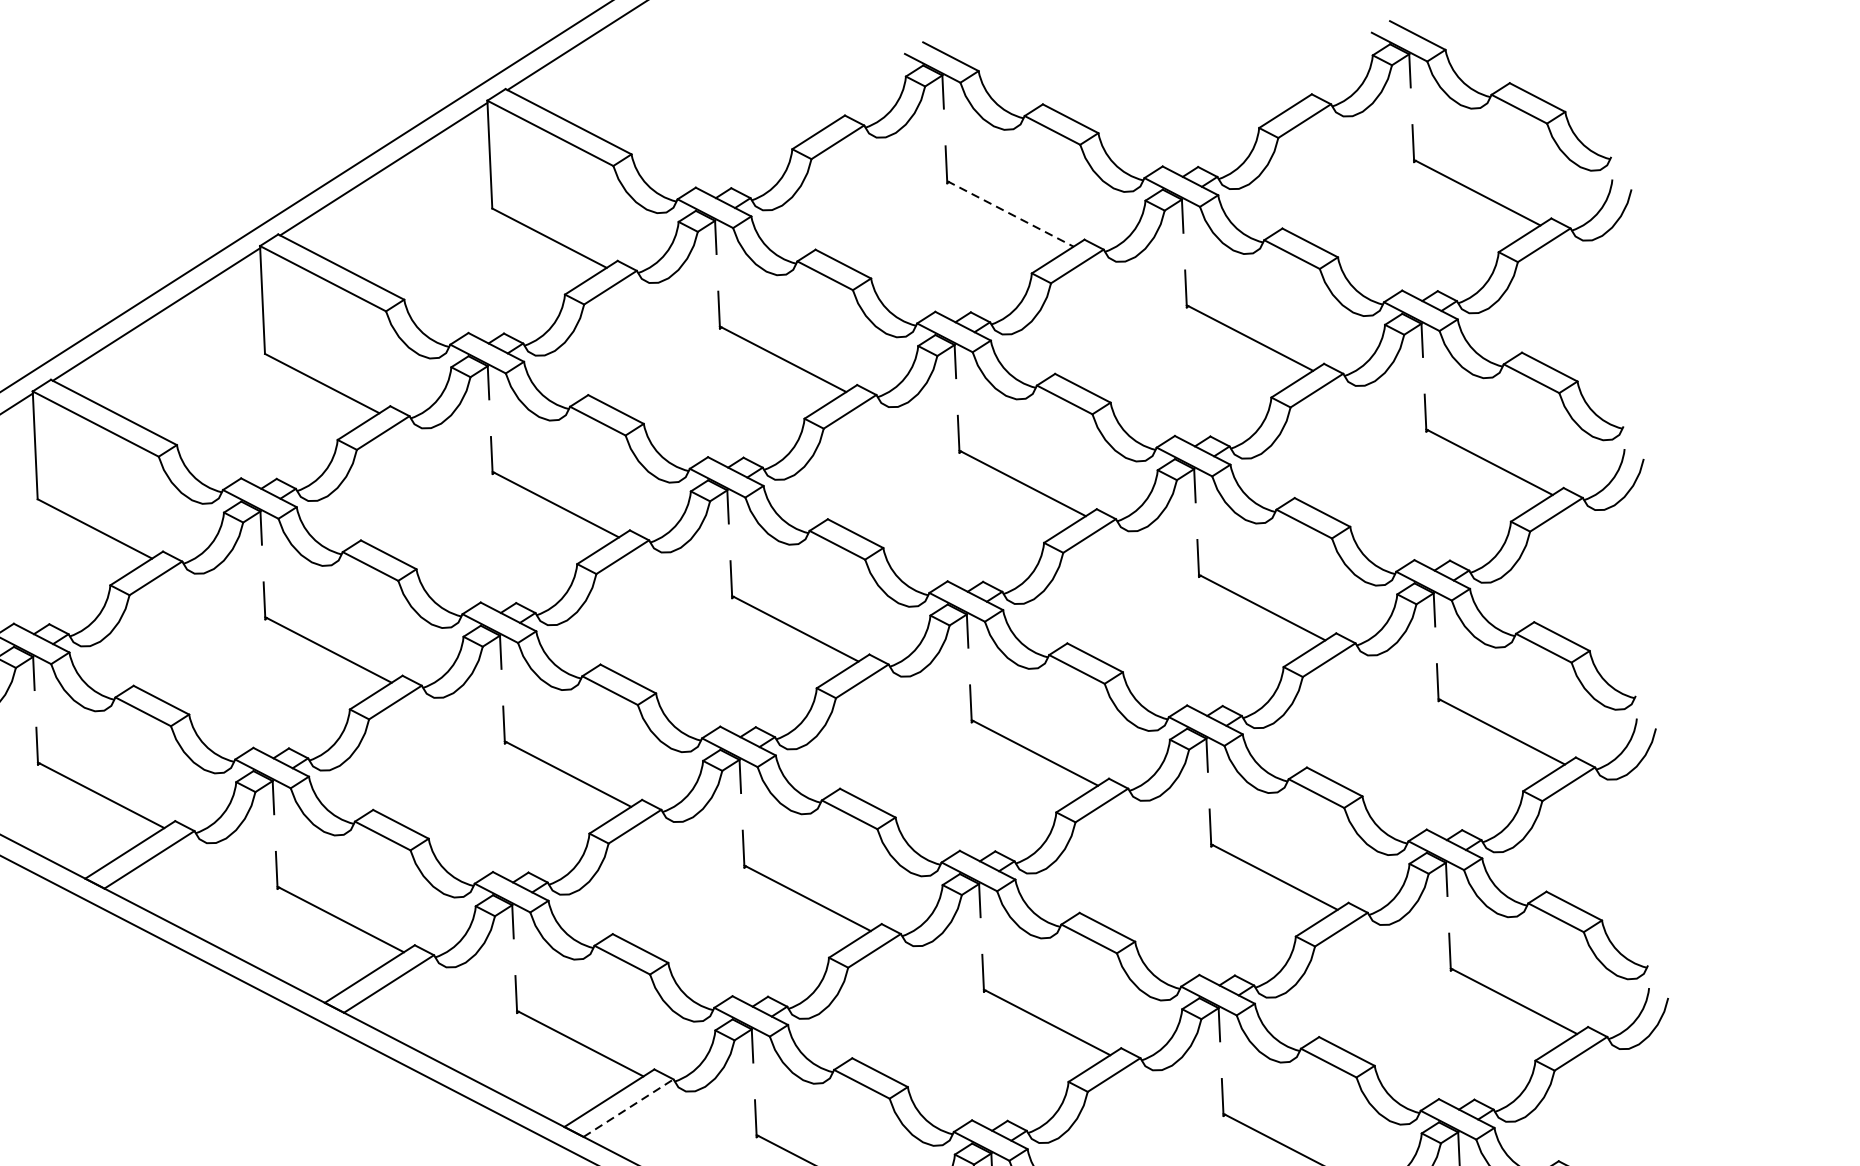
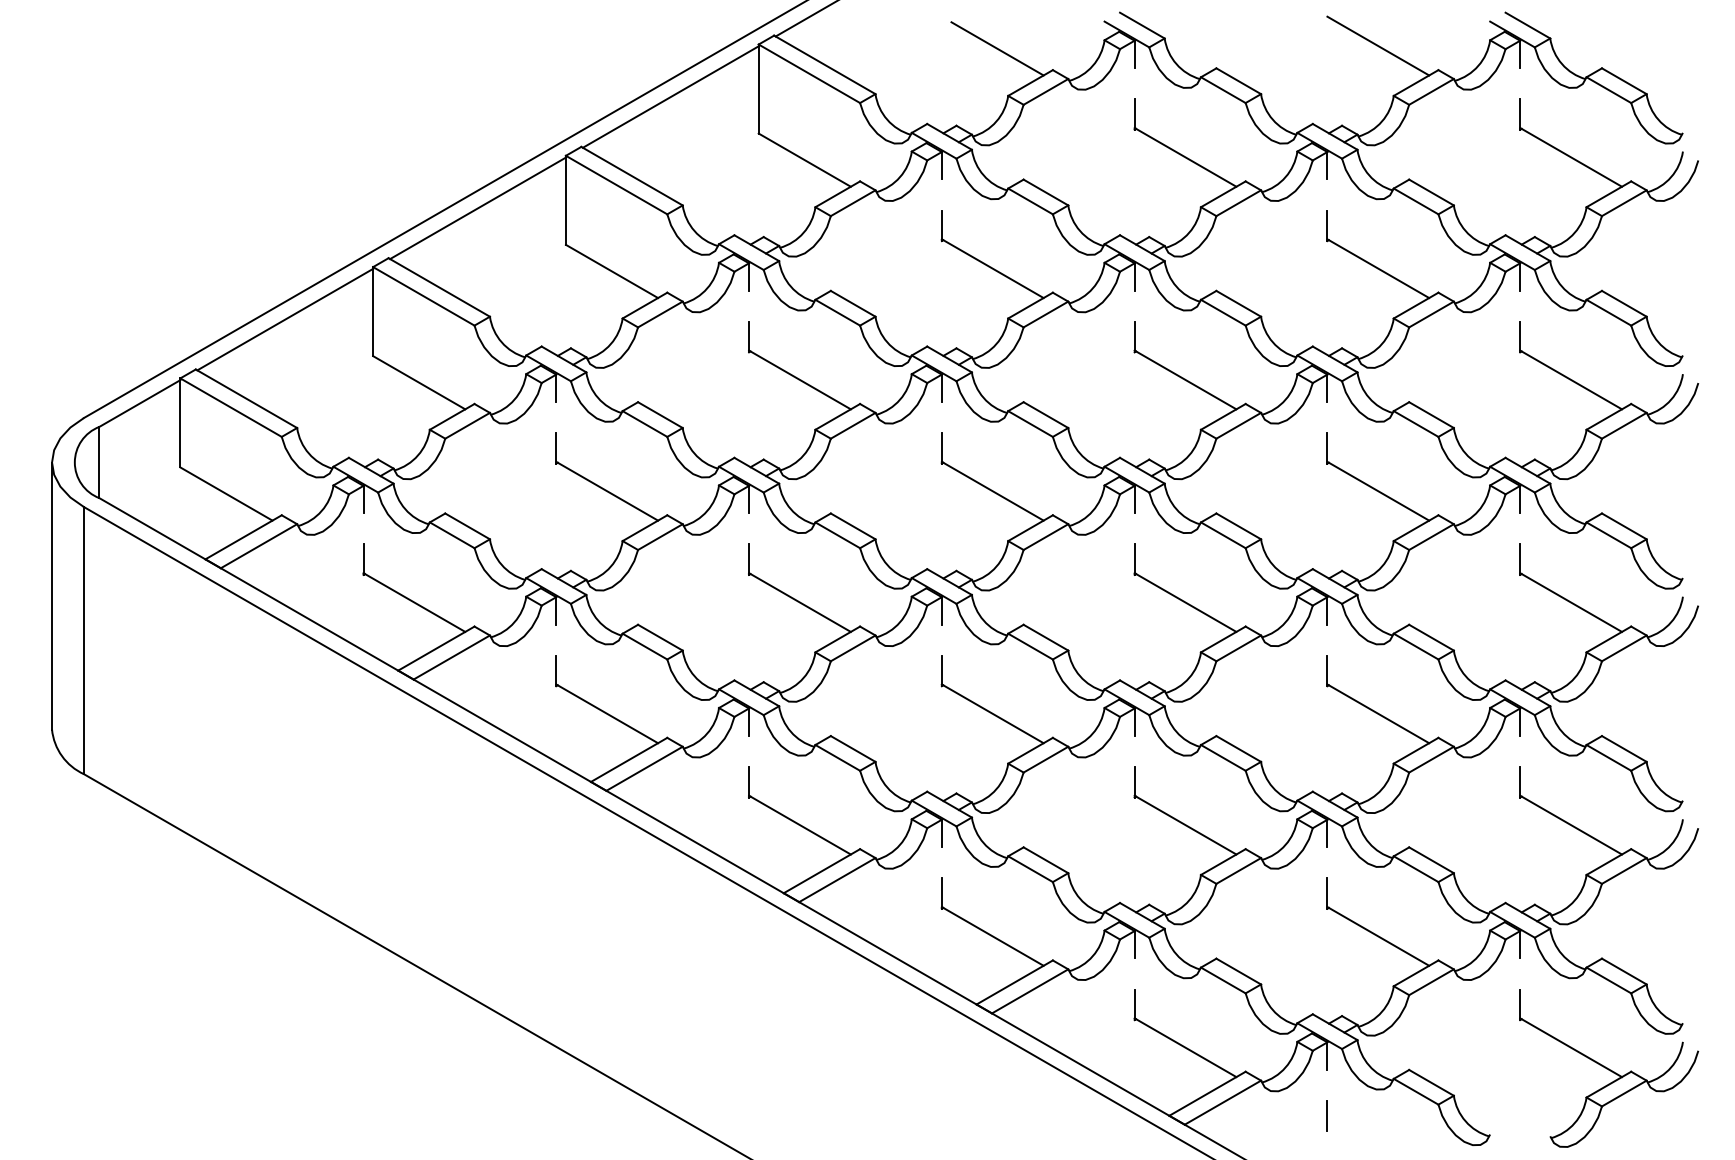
line: (1237, 67) -> (1378, 45), added
line: (776, 92) -> (997, 48), added
line: (1010, 214) -> (1185, 157), dashed -> solid
line: (628, 1107) -> (837, 879), dashed -> solid

